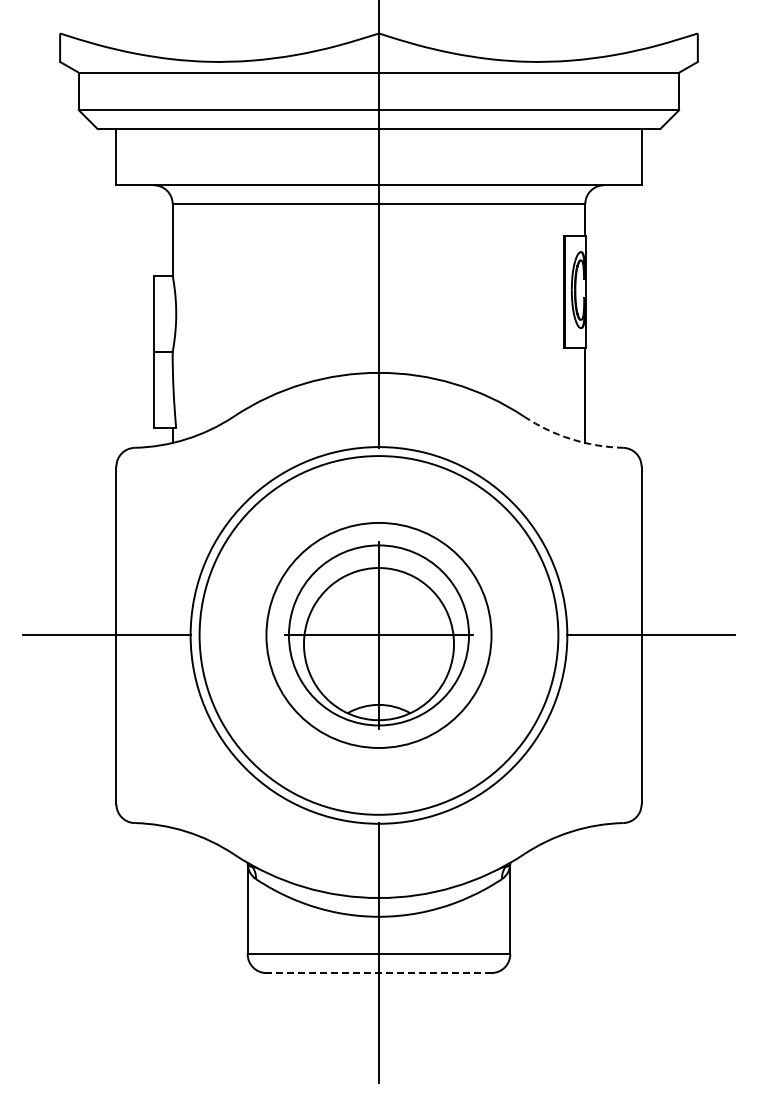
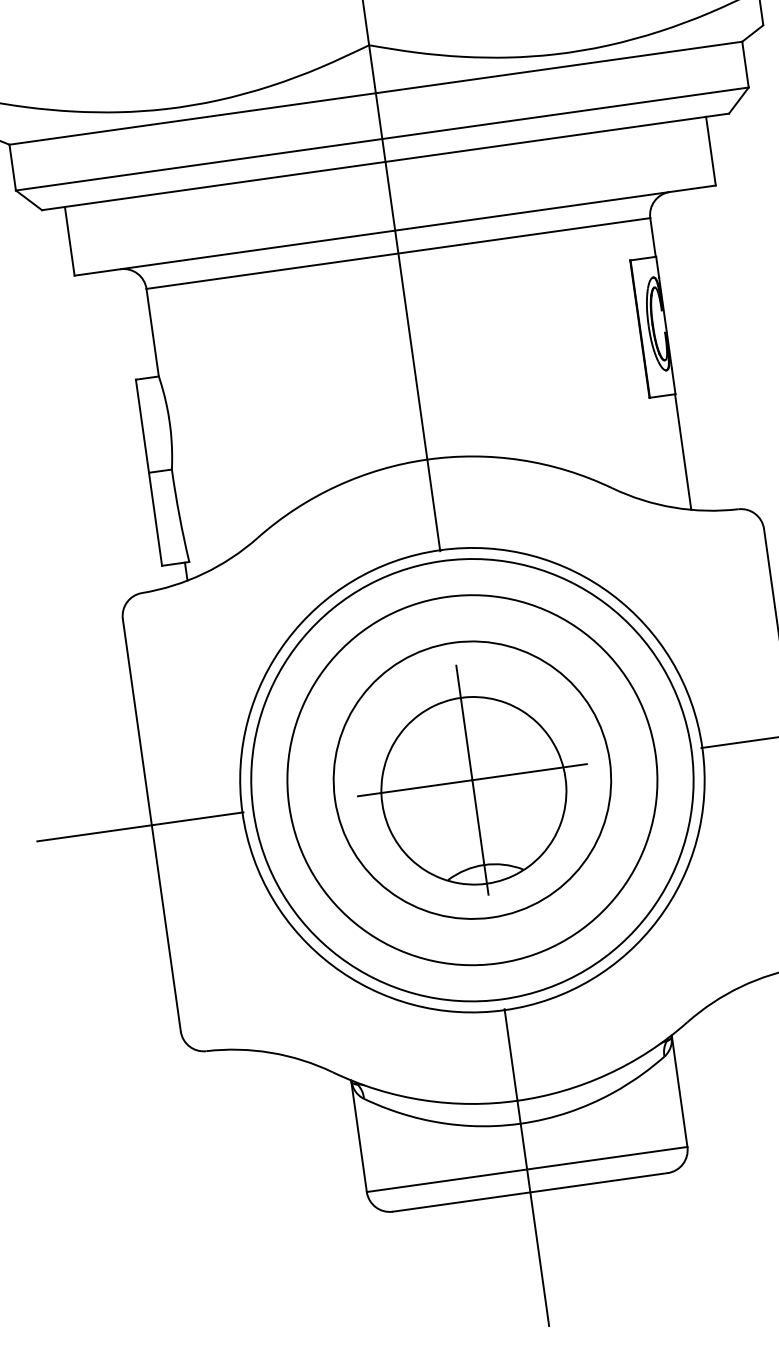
arc: (571, 439) -> (673, 507), dashed -> solid
circle: (378, 635) -> (471, 780), size x1.67
line: (378, 973) -> (529, 1193), dashed -> solid

